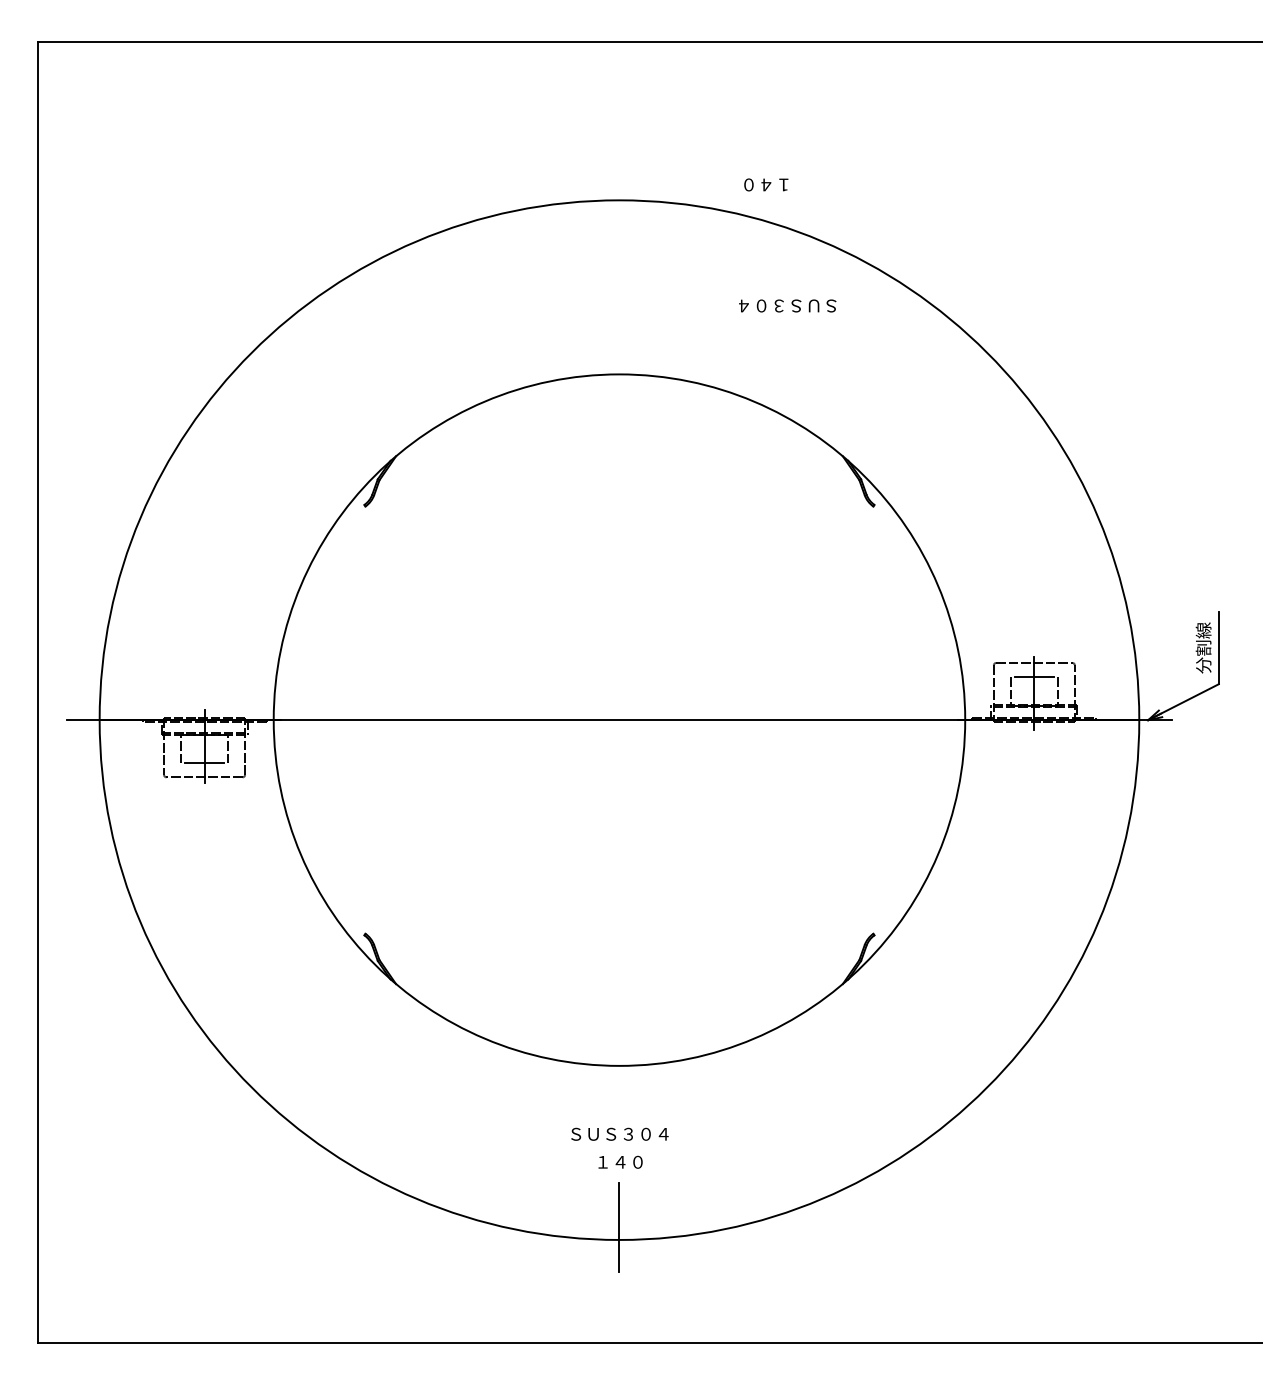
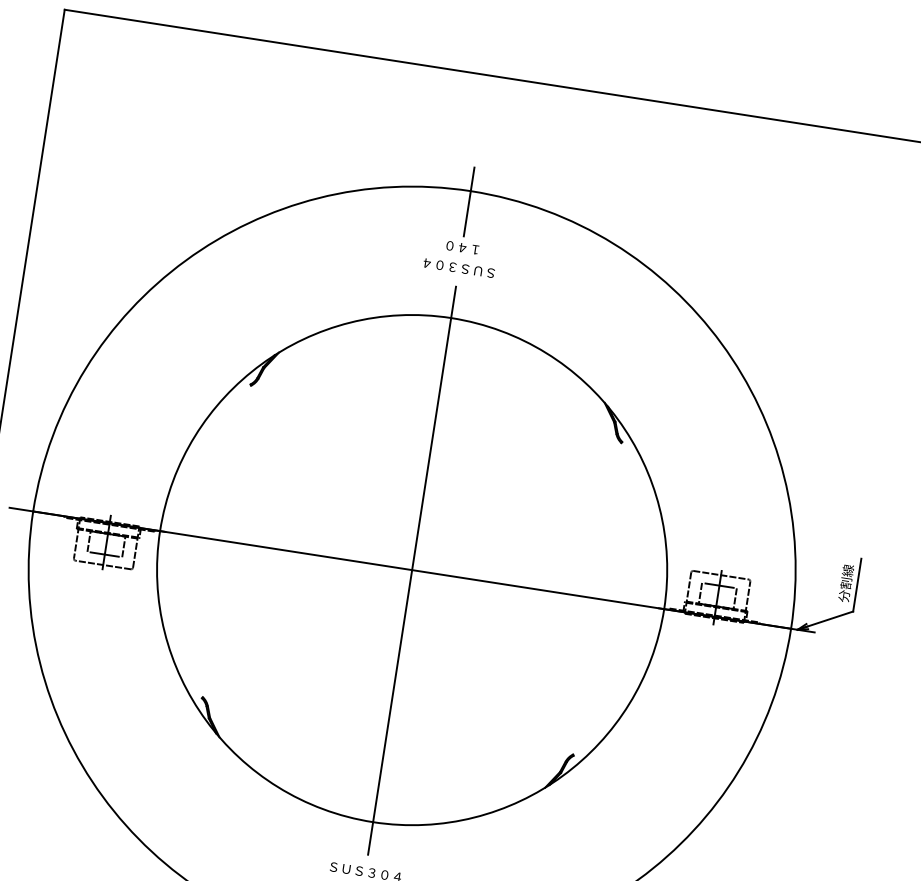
text: (766, 184) -> (462, 247), moved
line: (619, 215) -> (469, 202), added
text: (787, 305) -> (458, 267), moved
line: (619, 720) -> (412, 570), added

